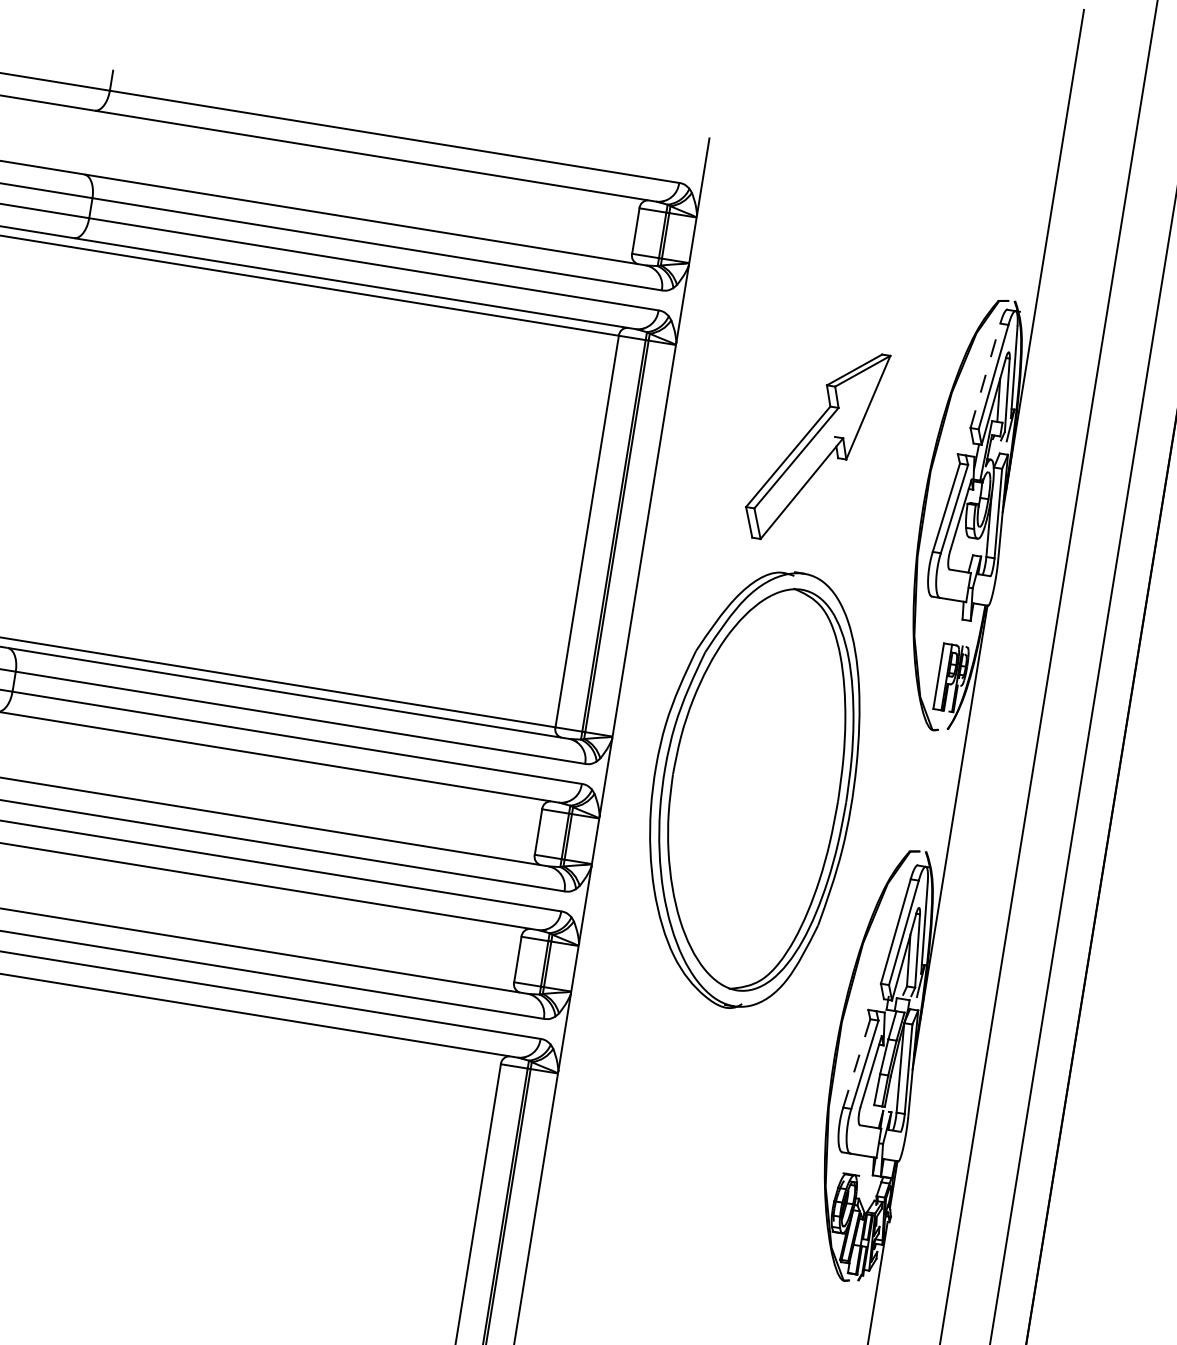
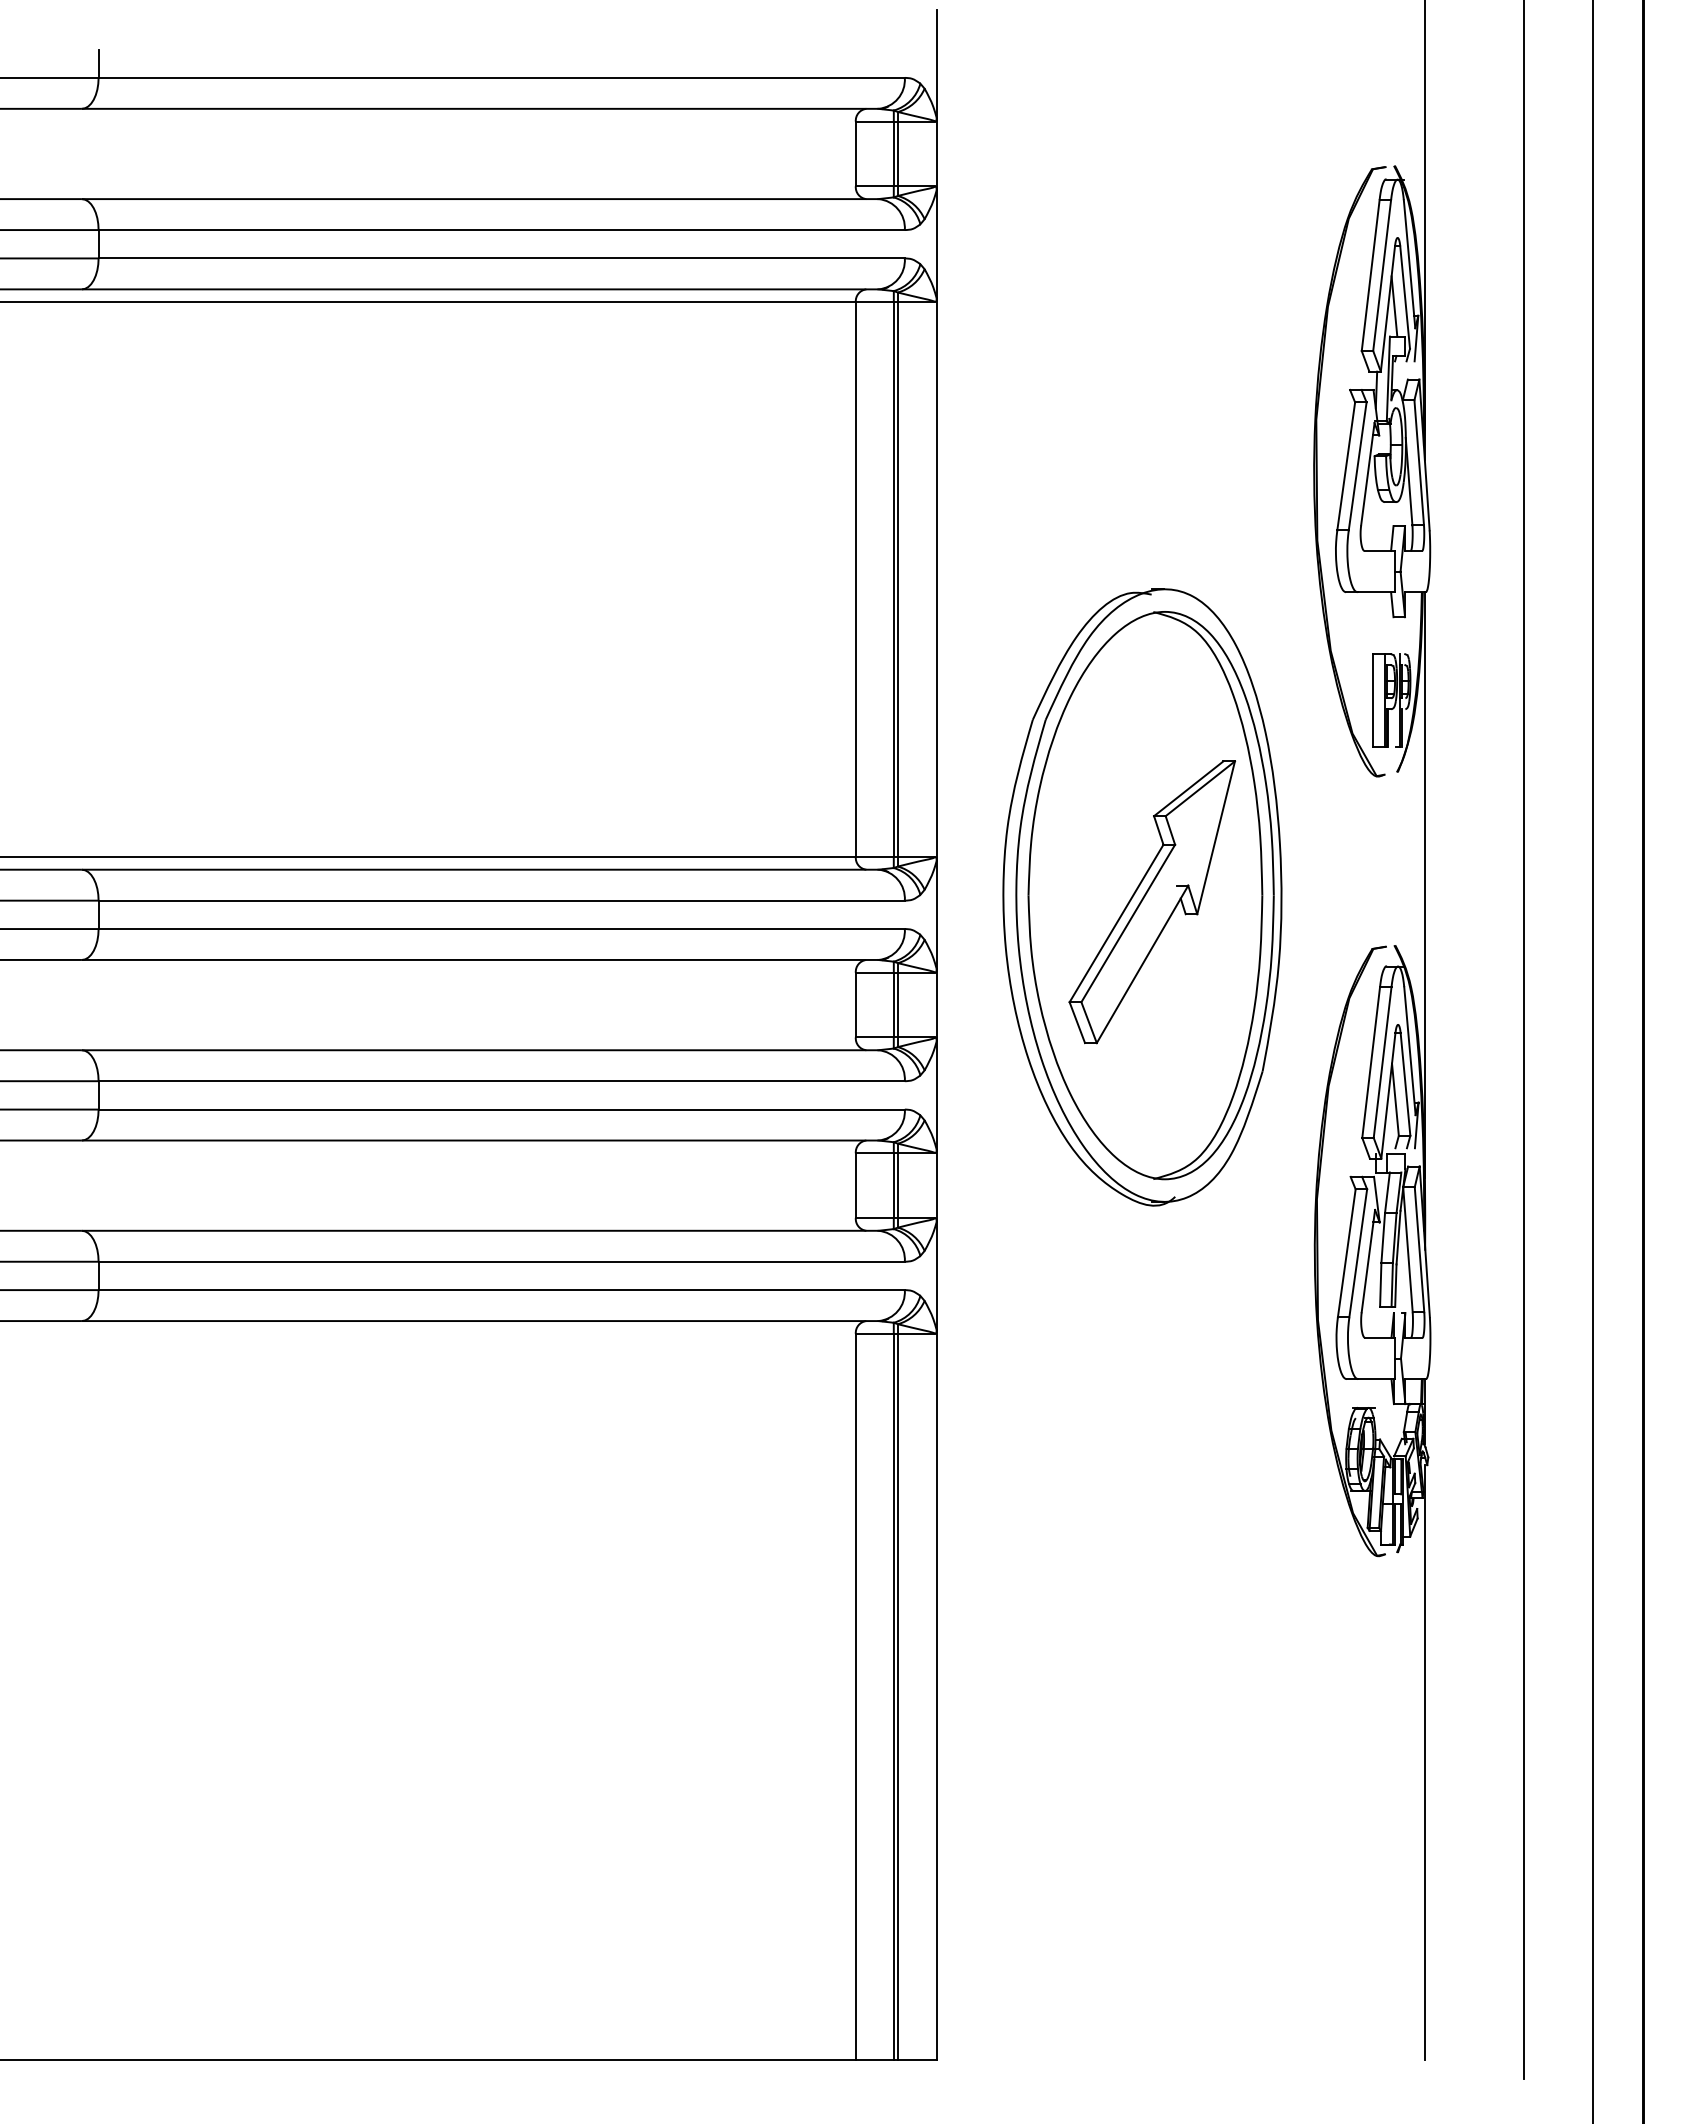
line: (985, 375) -> (1370, 275), dashed -> solid
part: (816, 446) -> (1152, 902), moved
line: (856, 1063) -> (1346, 1253), dashed -> solid

